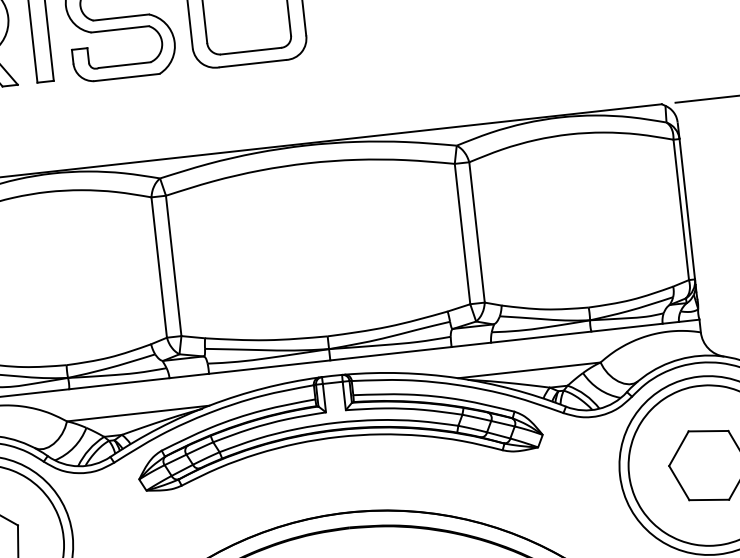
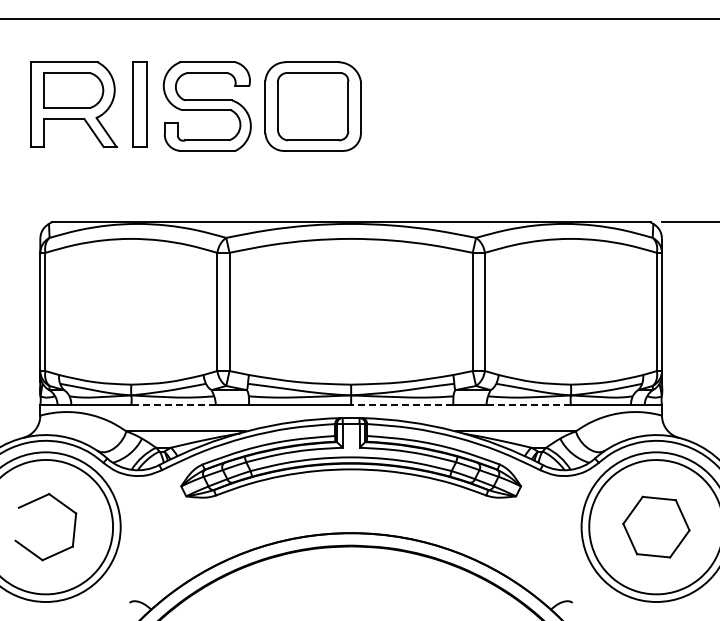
line: (540, 336) -> (528, 404), solid -> dashed
line: (390, 353) -> (401, 404), solid -> dashed
line: (119, 383) -> (173, 404), solid -> dashed

